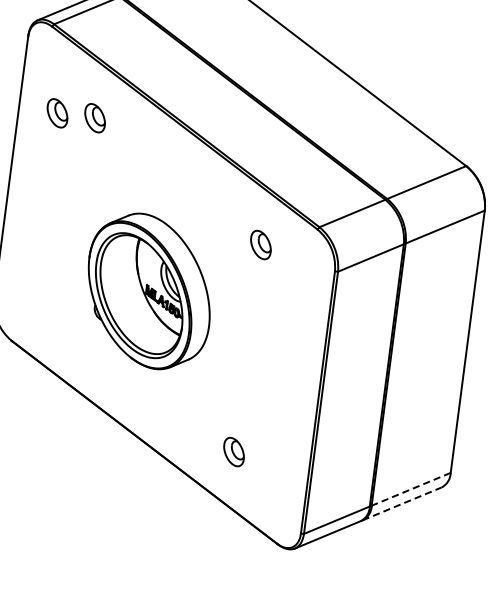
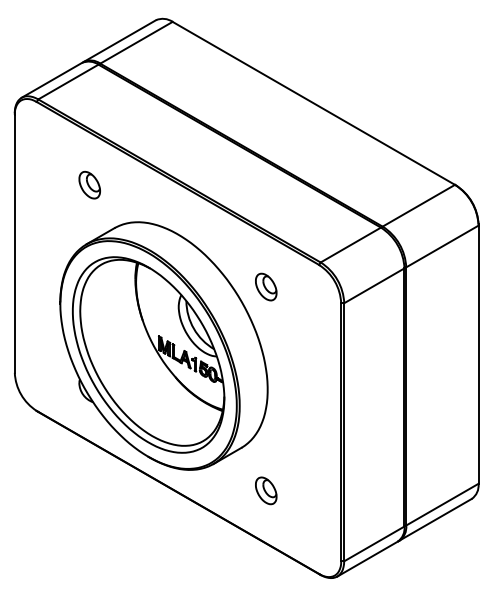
part: (57, 112) -> (52, 184), removed
part: (148, 290) -> (163, 345), size x1.67
line: (411, 489) -> (442, 504), dashed -> solid
line: (402, 503) -> (435, 519), dashed -> solid

